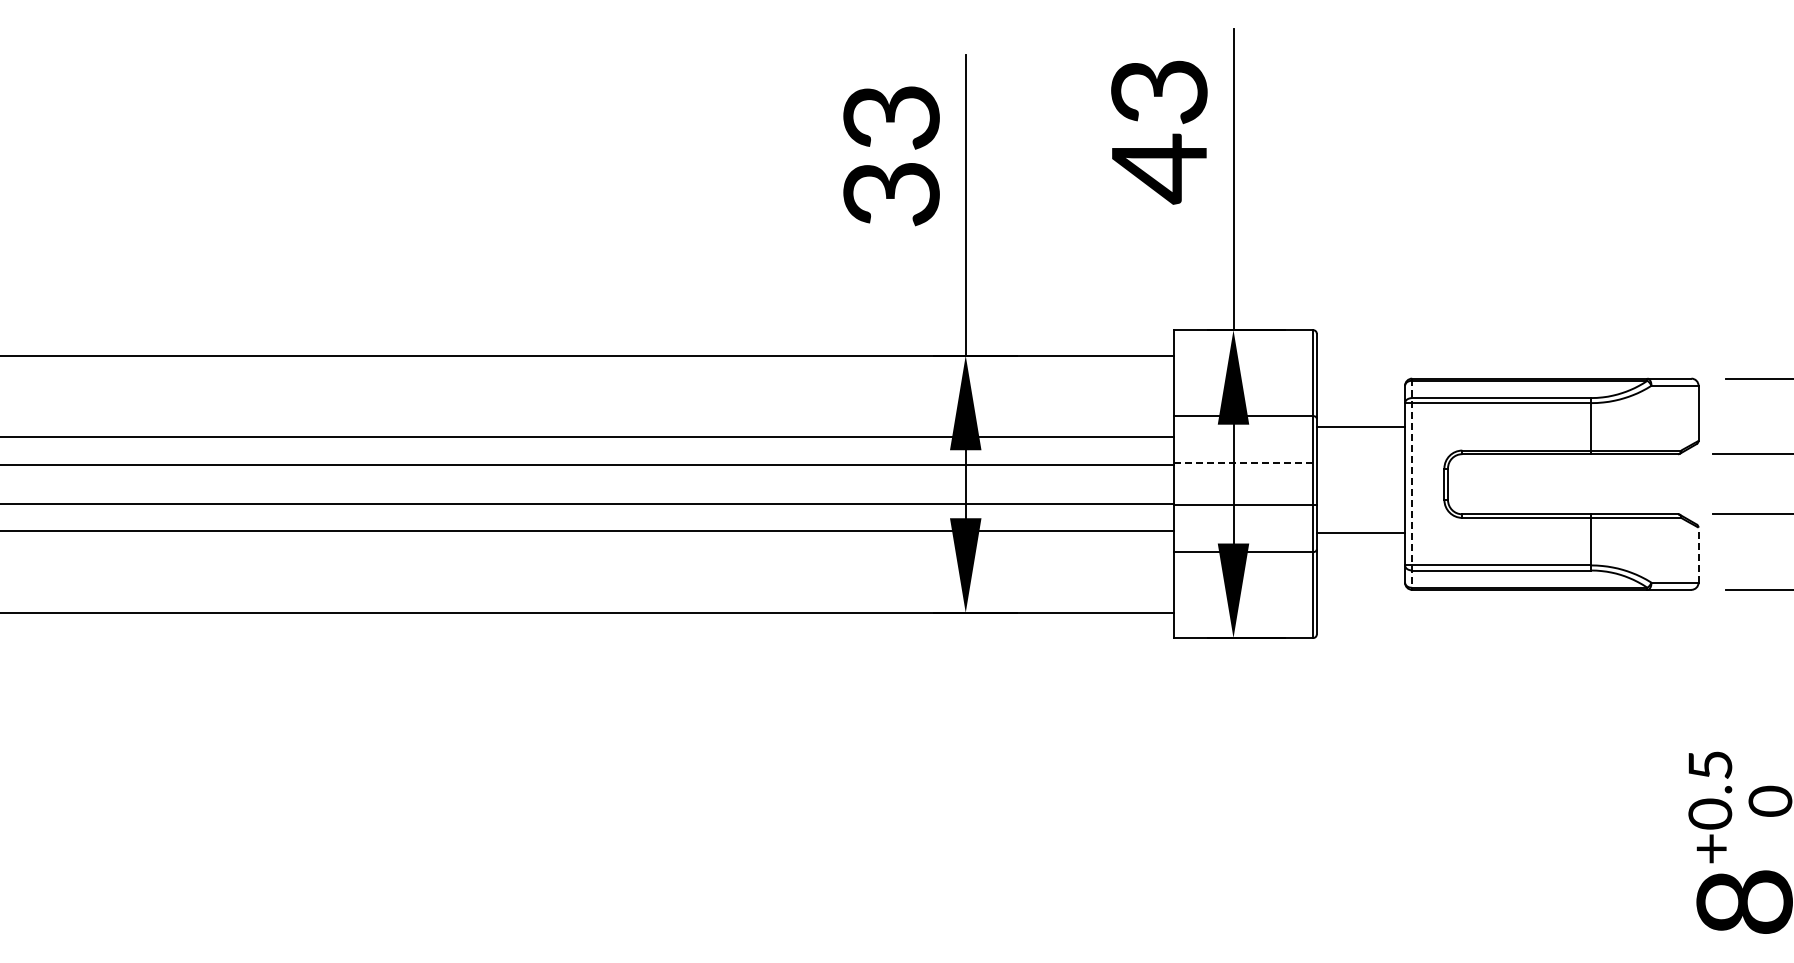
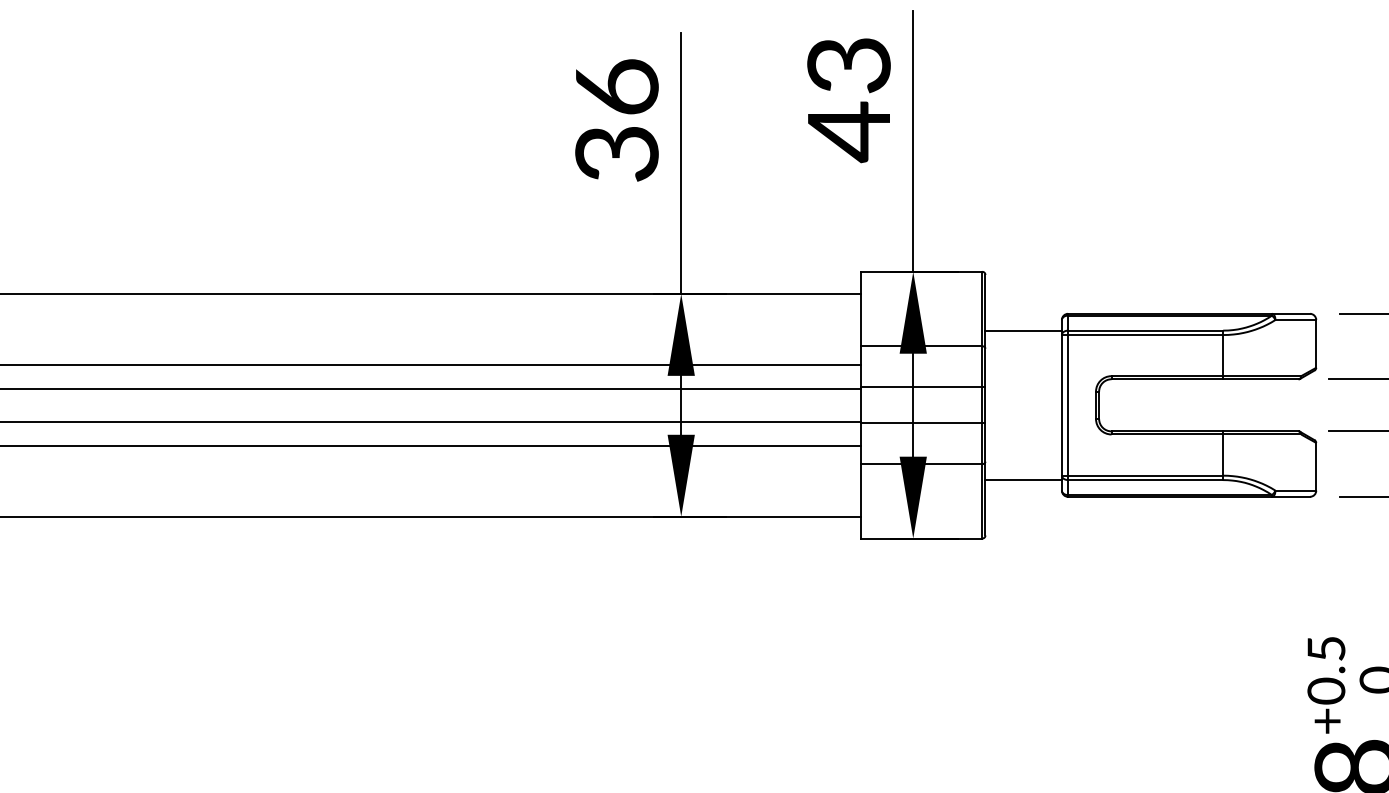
text: (891, 116) -> (616, 86), 33 -> 36
line: (1360, 427) -> (1023, 331), moved
line: (1245, 463) -> (923, 387), dashed -> solid
line: (1412, 484) -> (1068, 405), dashed -> solid
line: (1360, 533) -> (1023, 480), moved
line: (1698, 555) -> (1316, 467), dashed -> solid

